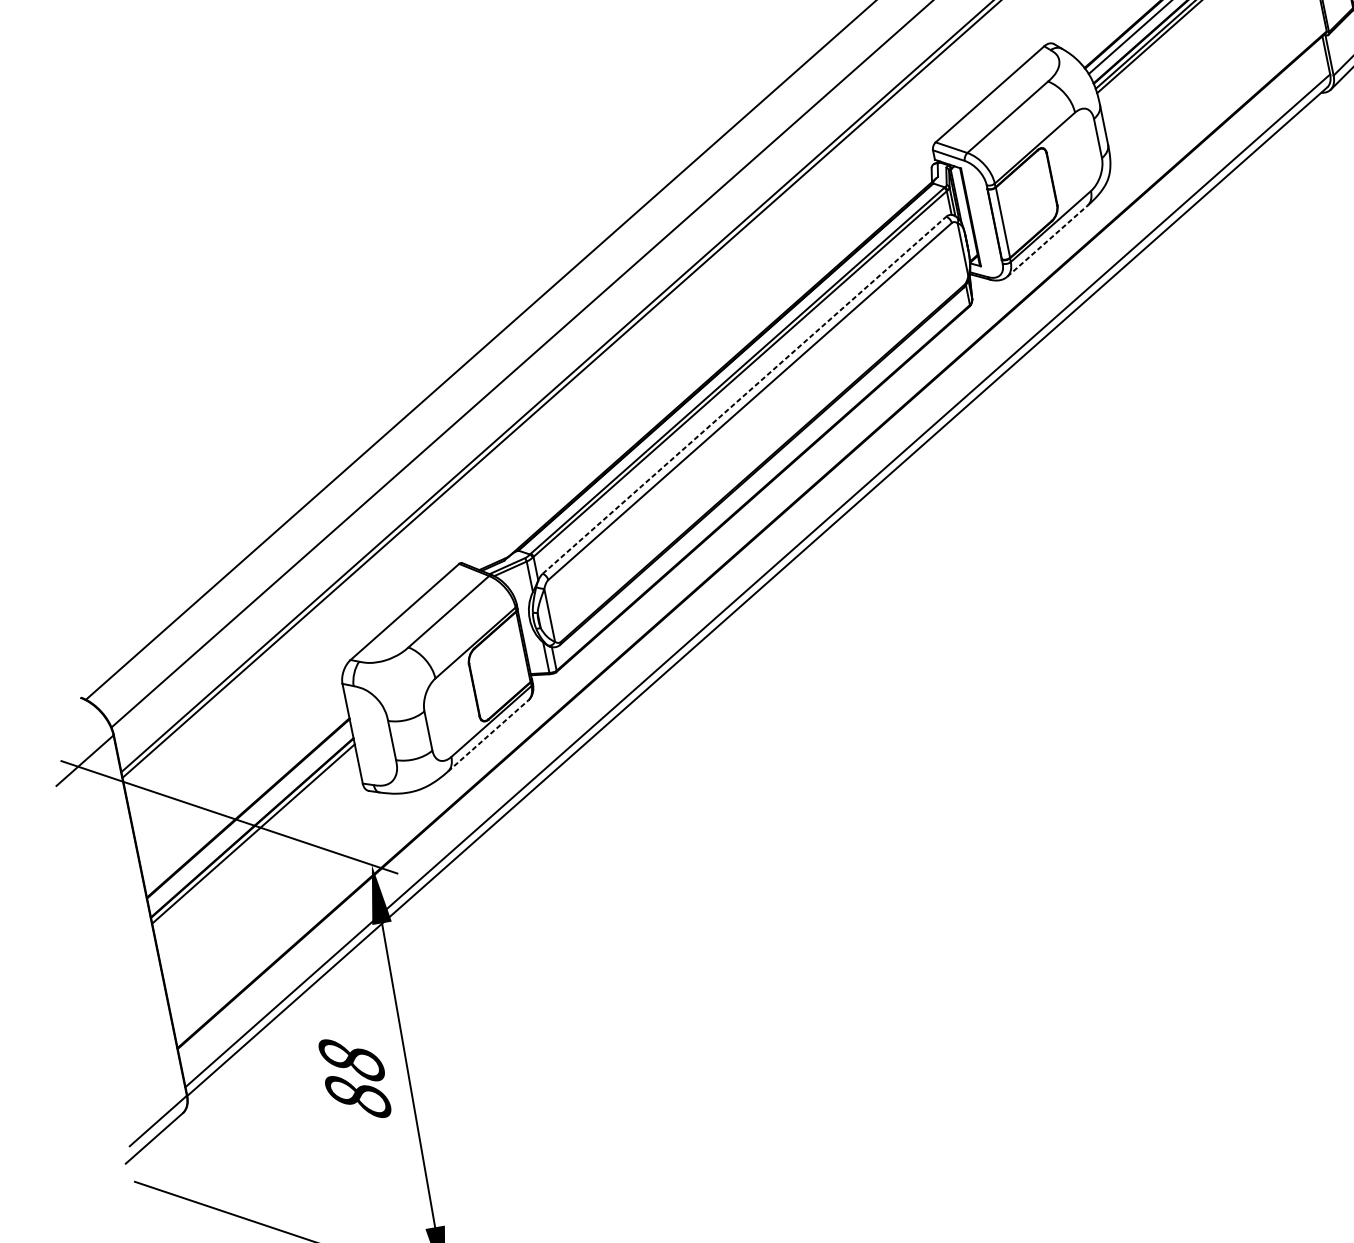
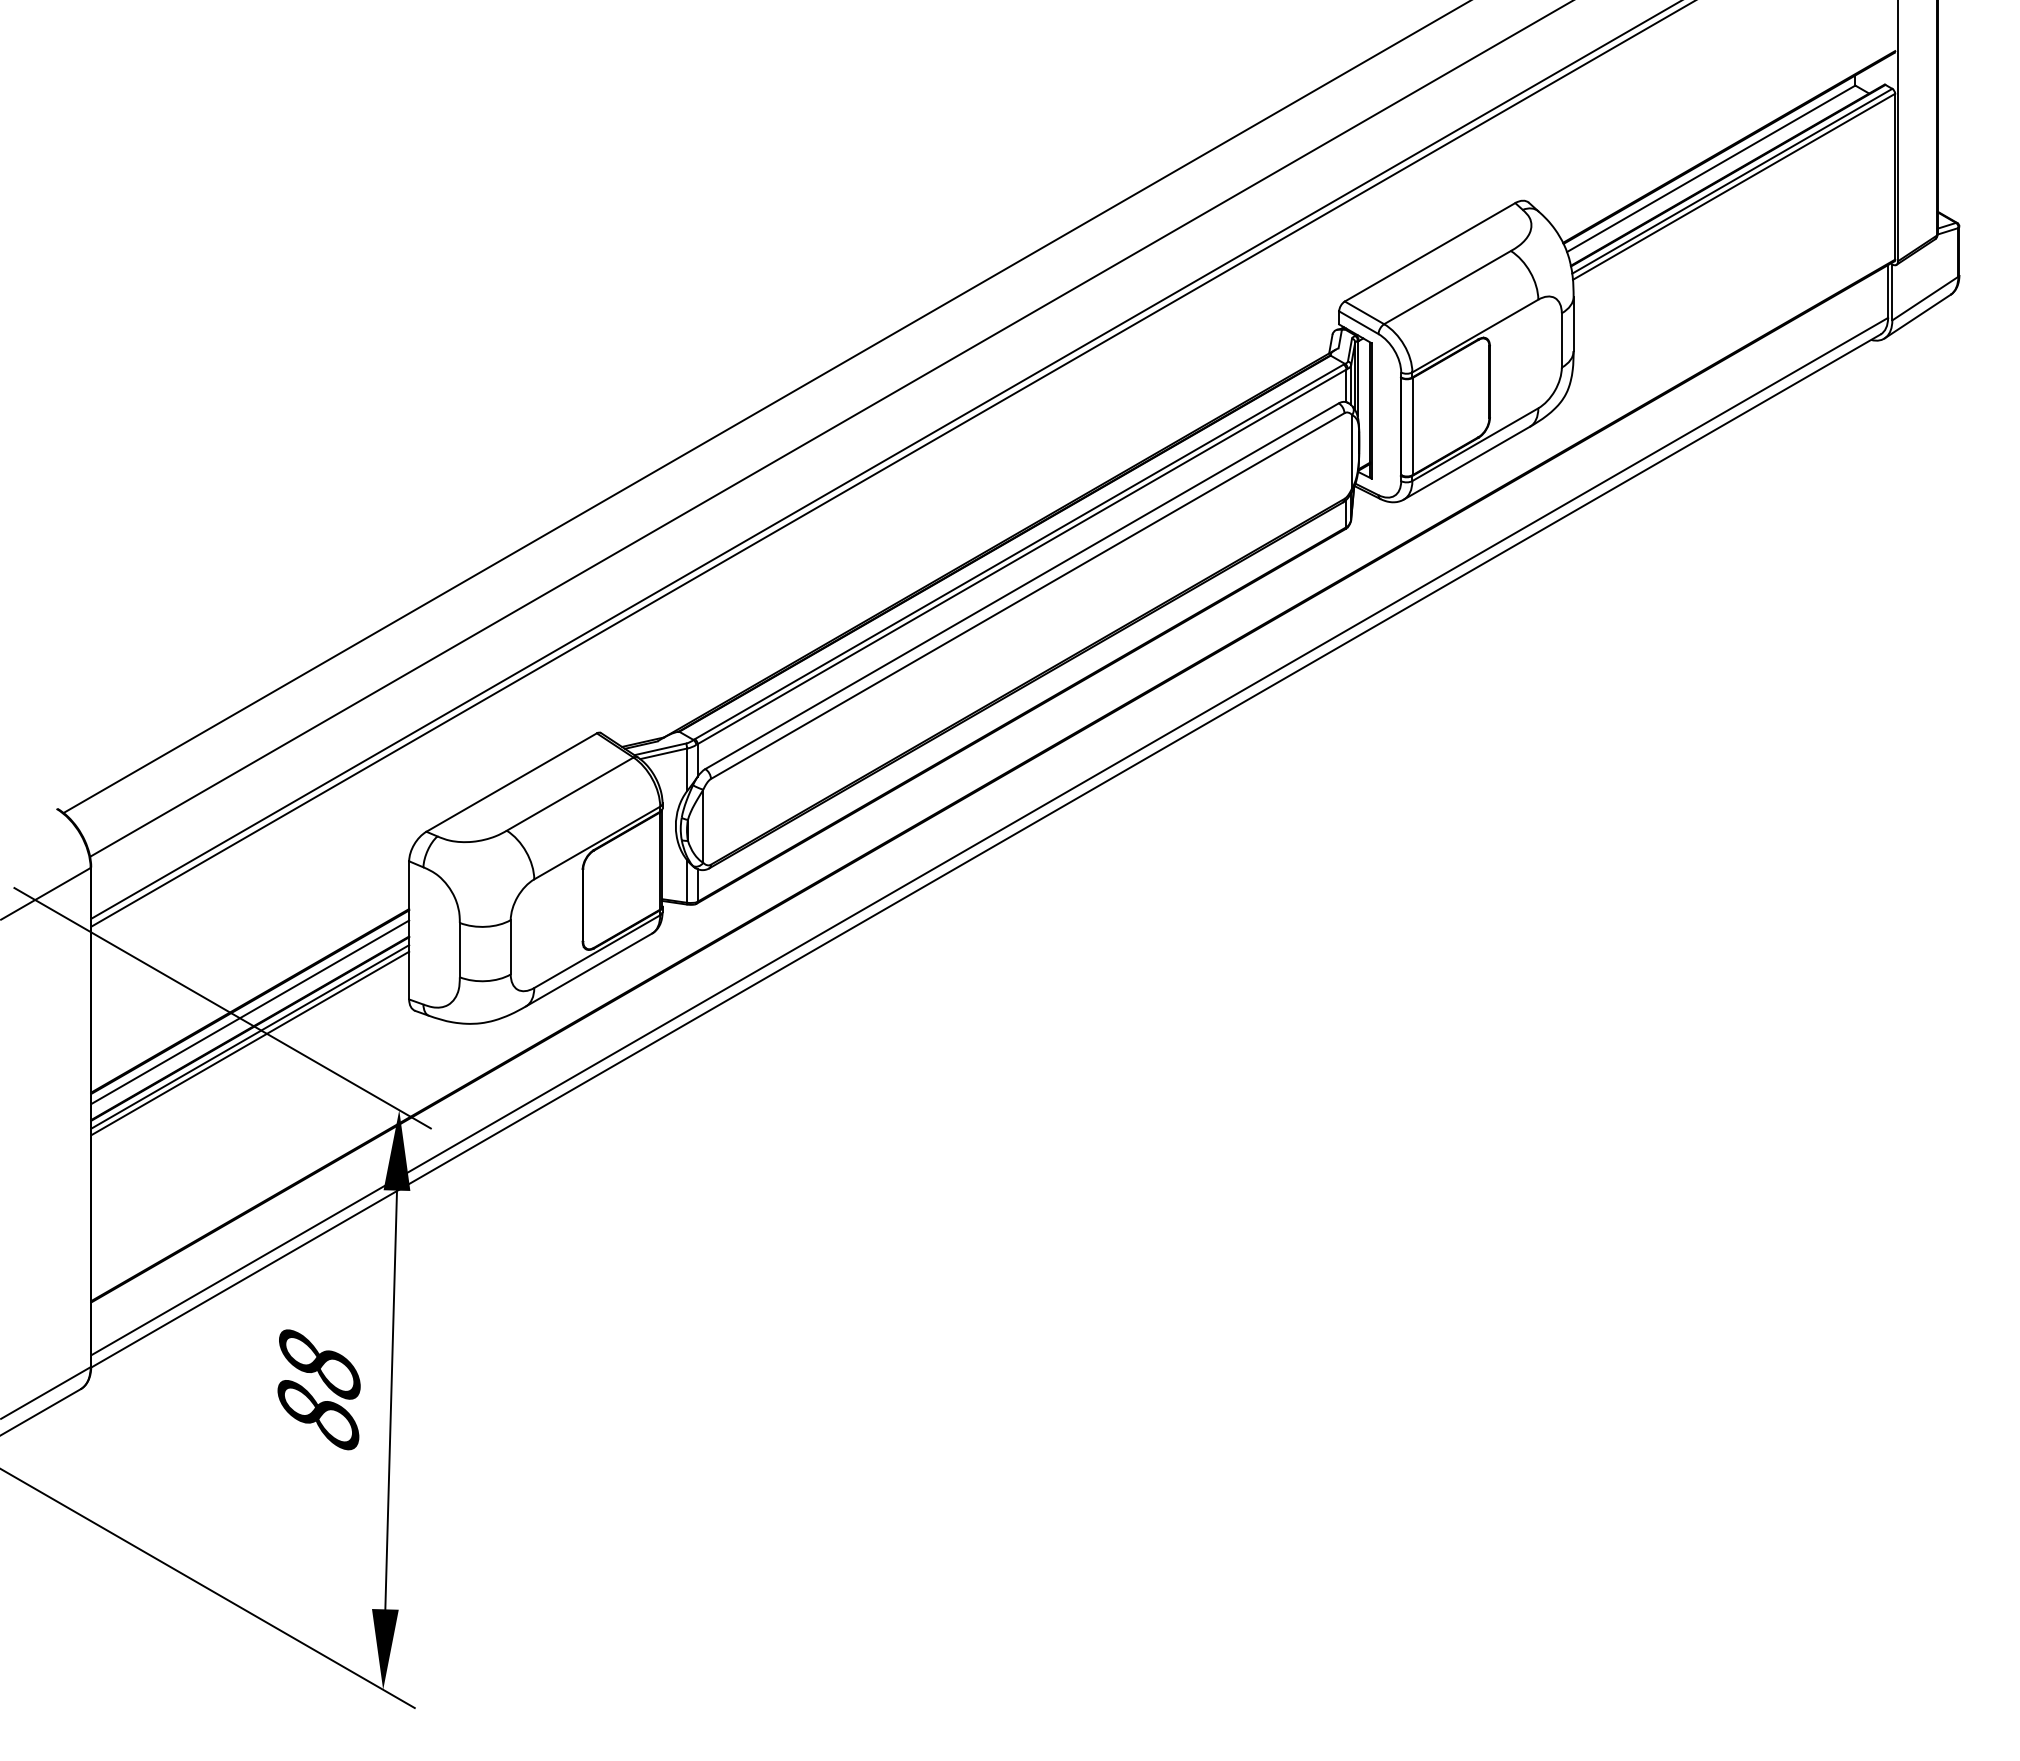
line: (1047, 241) -> (1466, 463), dashed -> solid
line: (744, 395) -> (1022, 586), dashed -> solid
line: (488, 736) -> (589, 970), dashed -> solid
line: (250, 816) -> (250, 1012), added
line: (254, 838) -> (250, 1043), added

